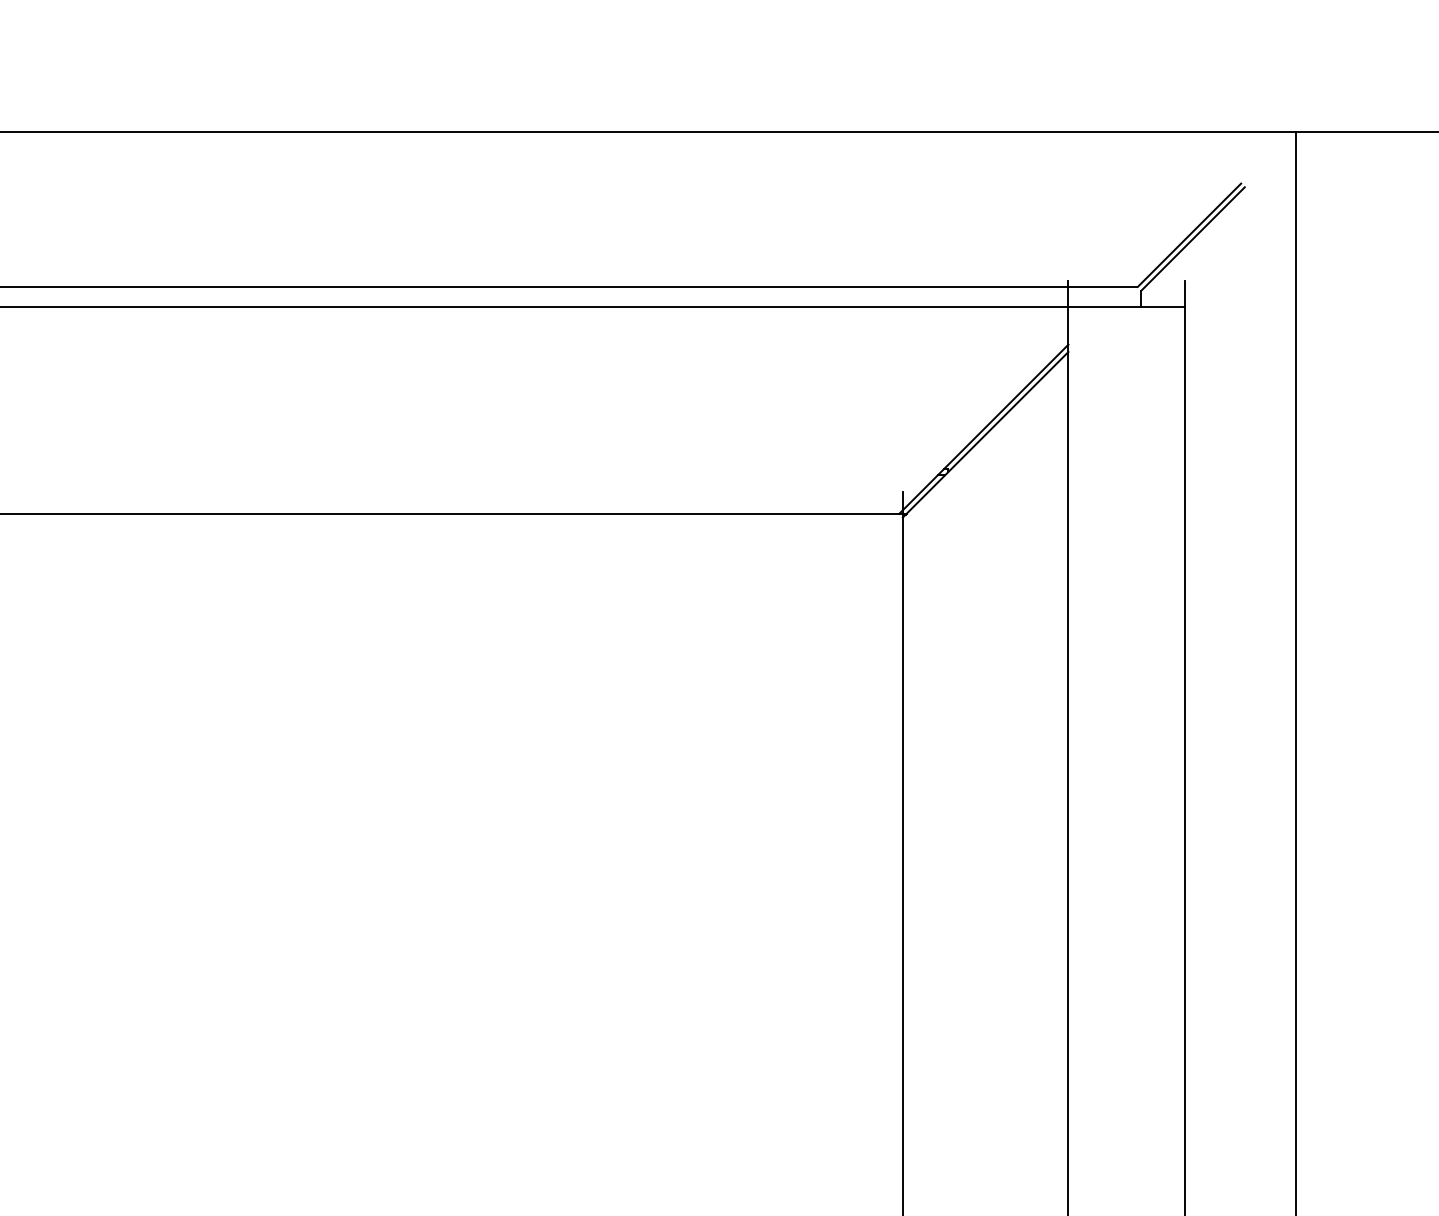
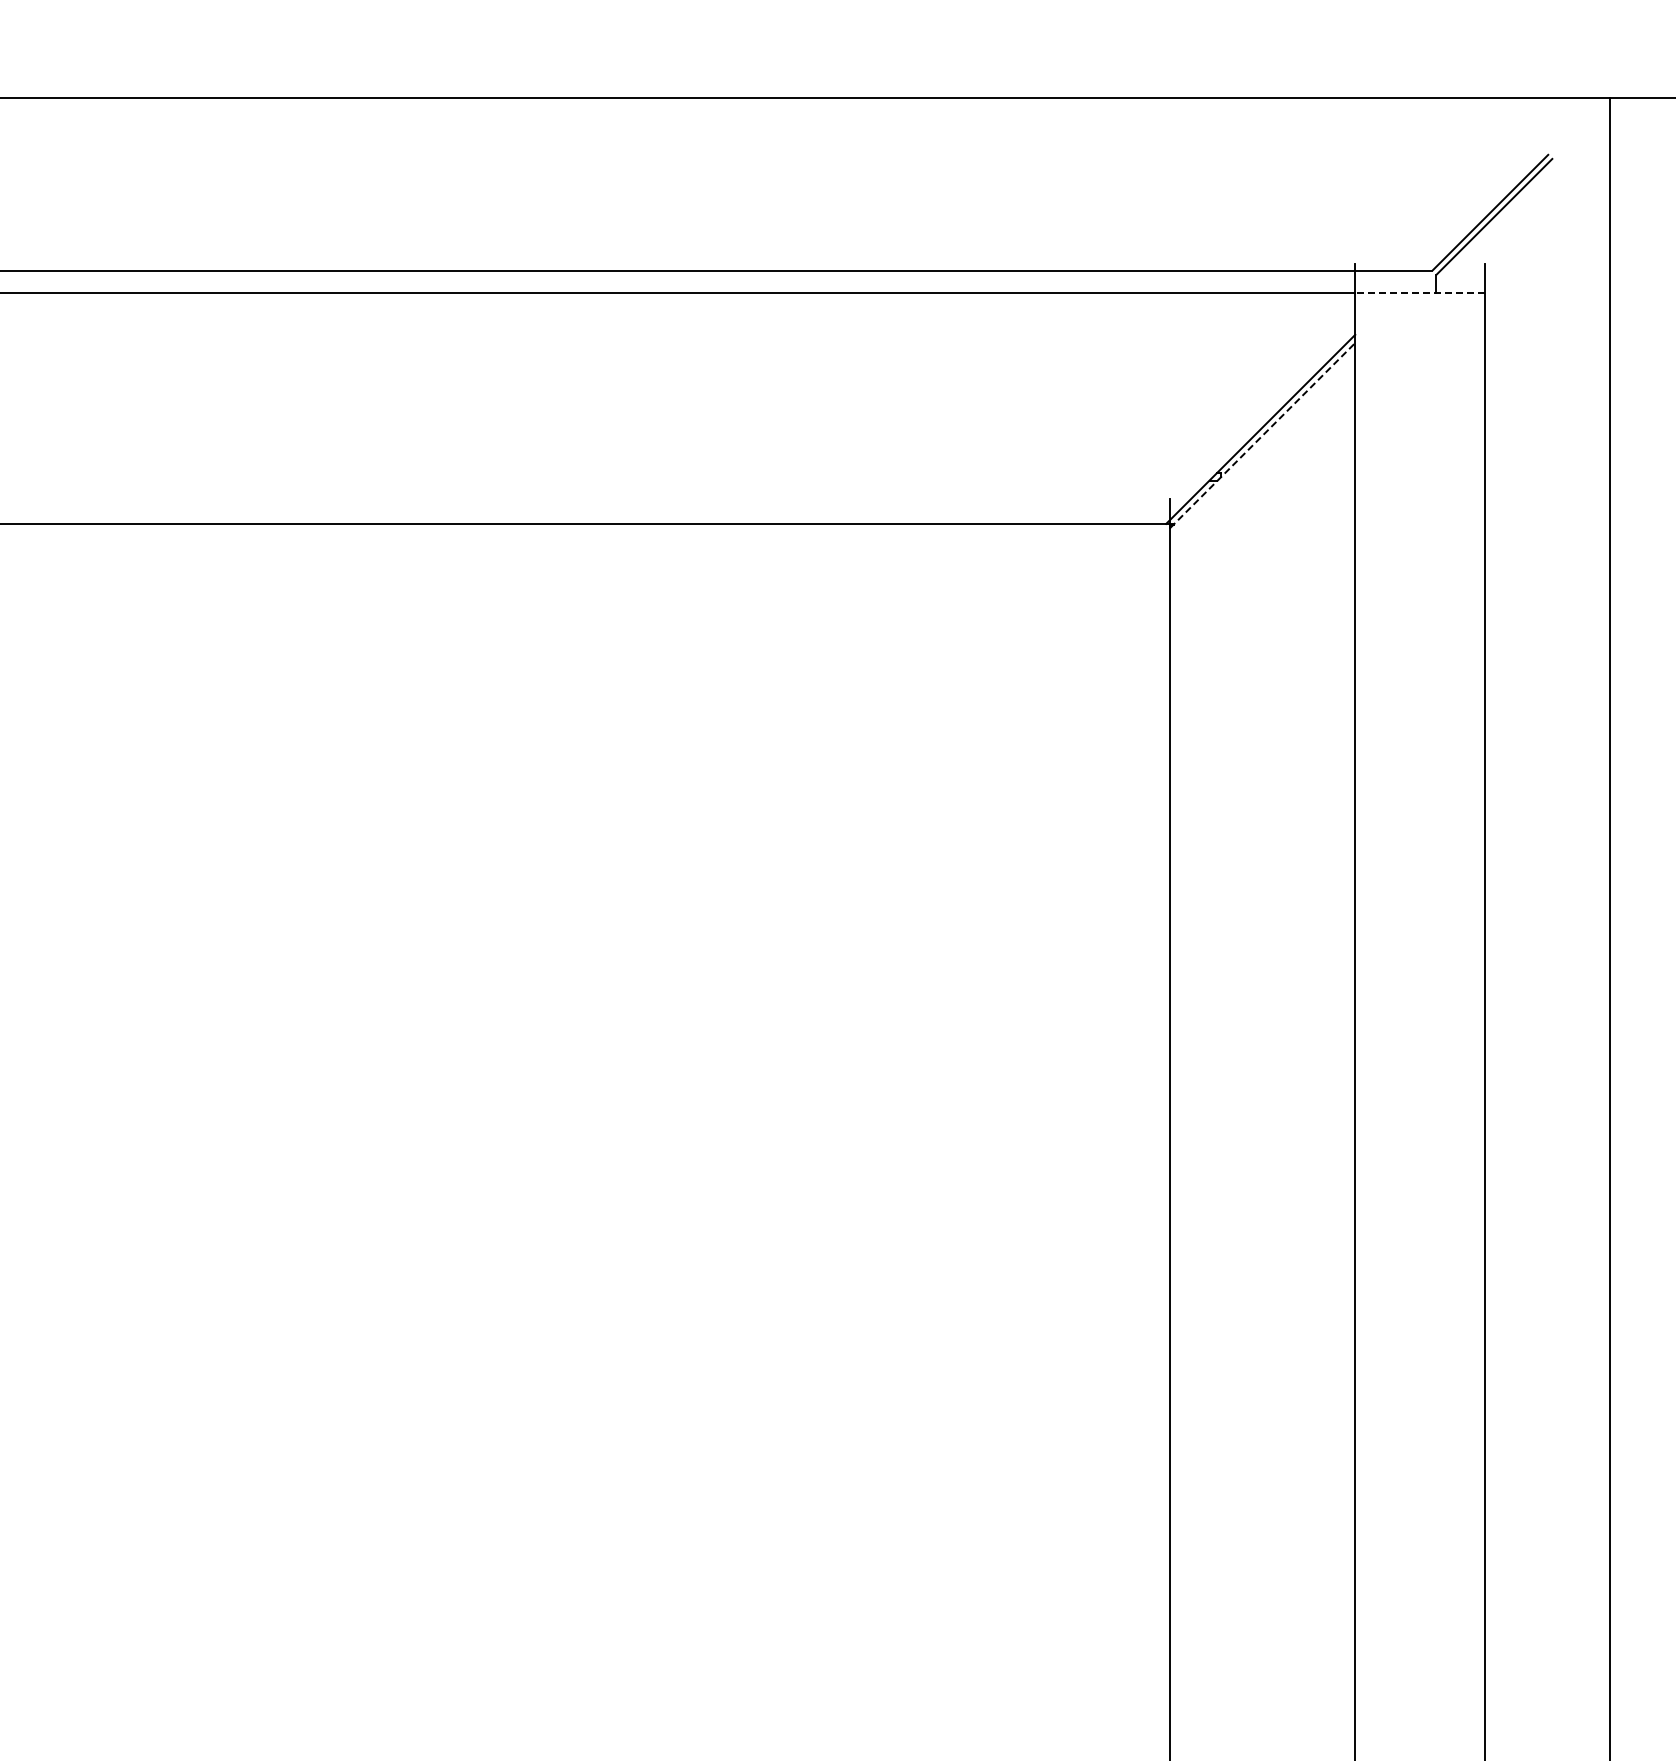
line: (1125, 306) -> (1419, 292), solid -> dashed
line: (985, 434) -> (1262, 435), solid -> dashed

